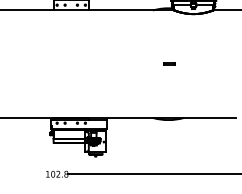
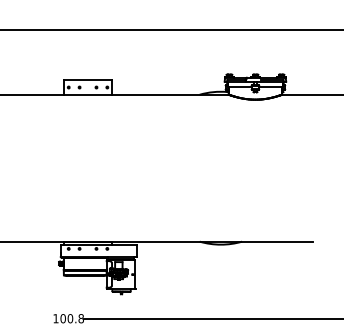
line: (168, 63) -> (221, 167), removed
text: (58, 174) -> (70, 318), 102.8 -> 100.8

